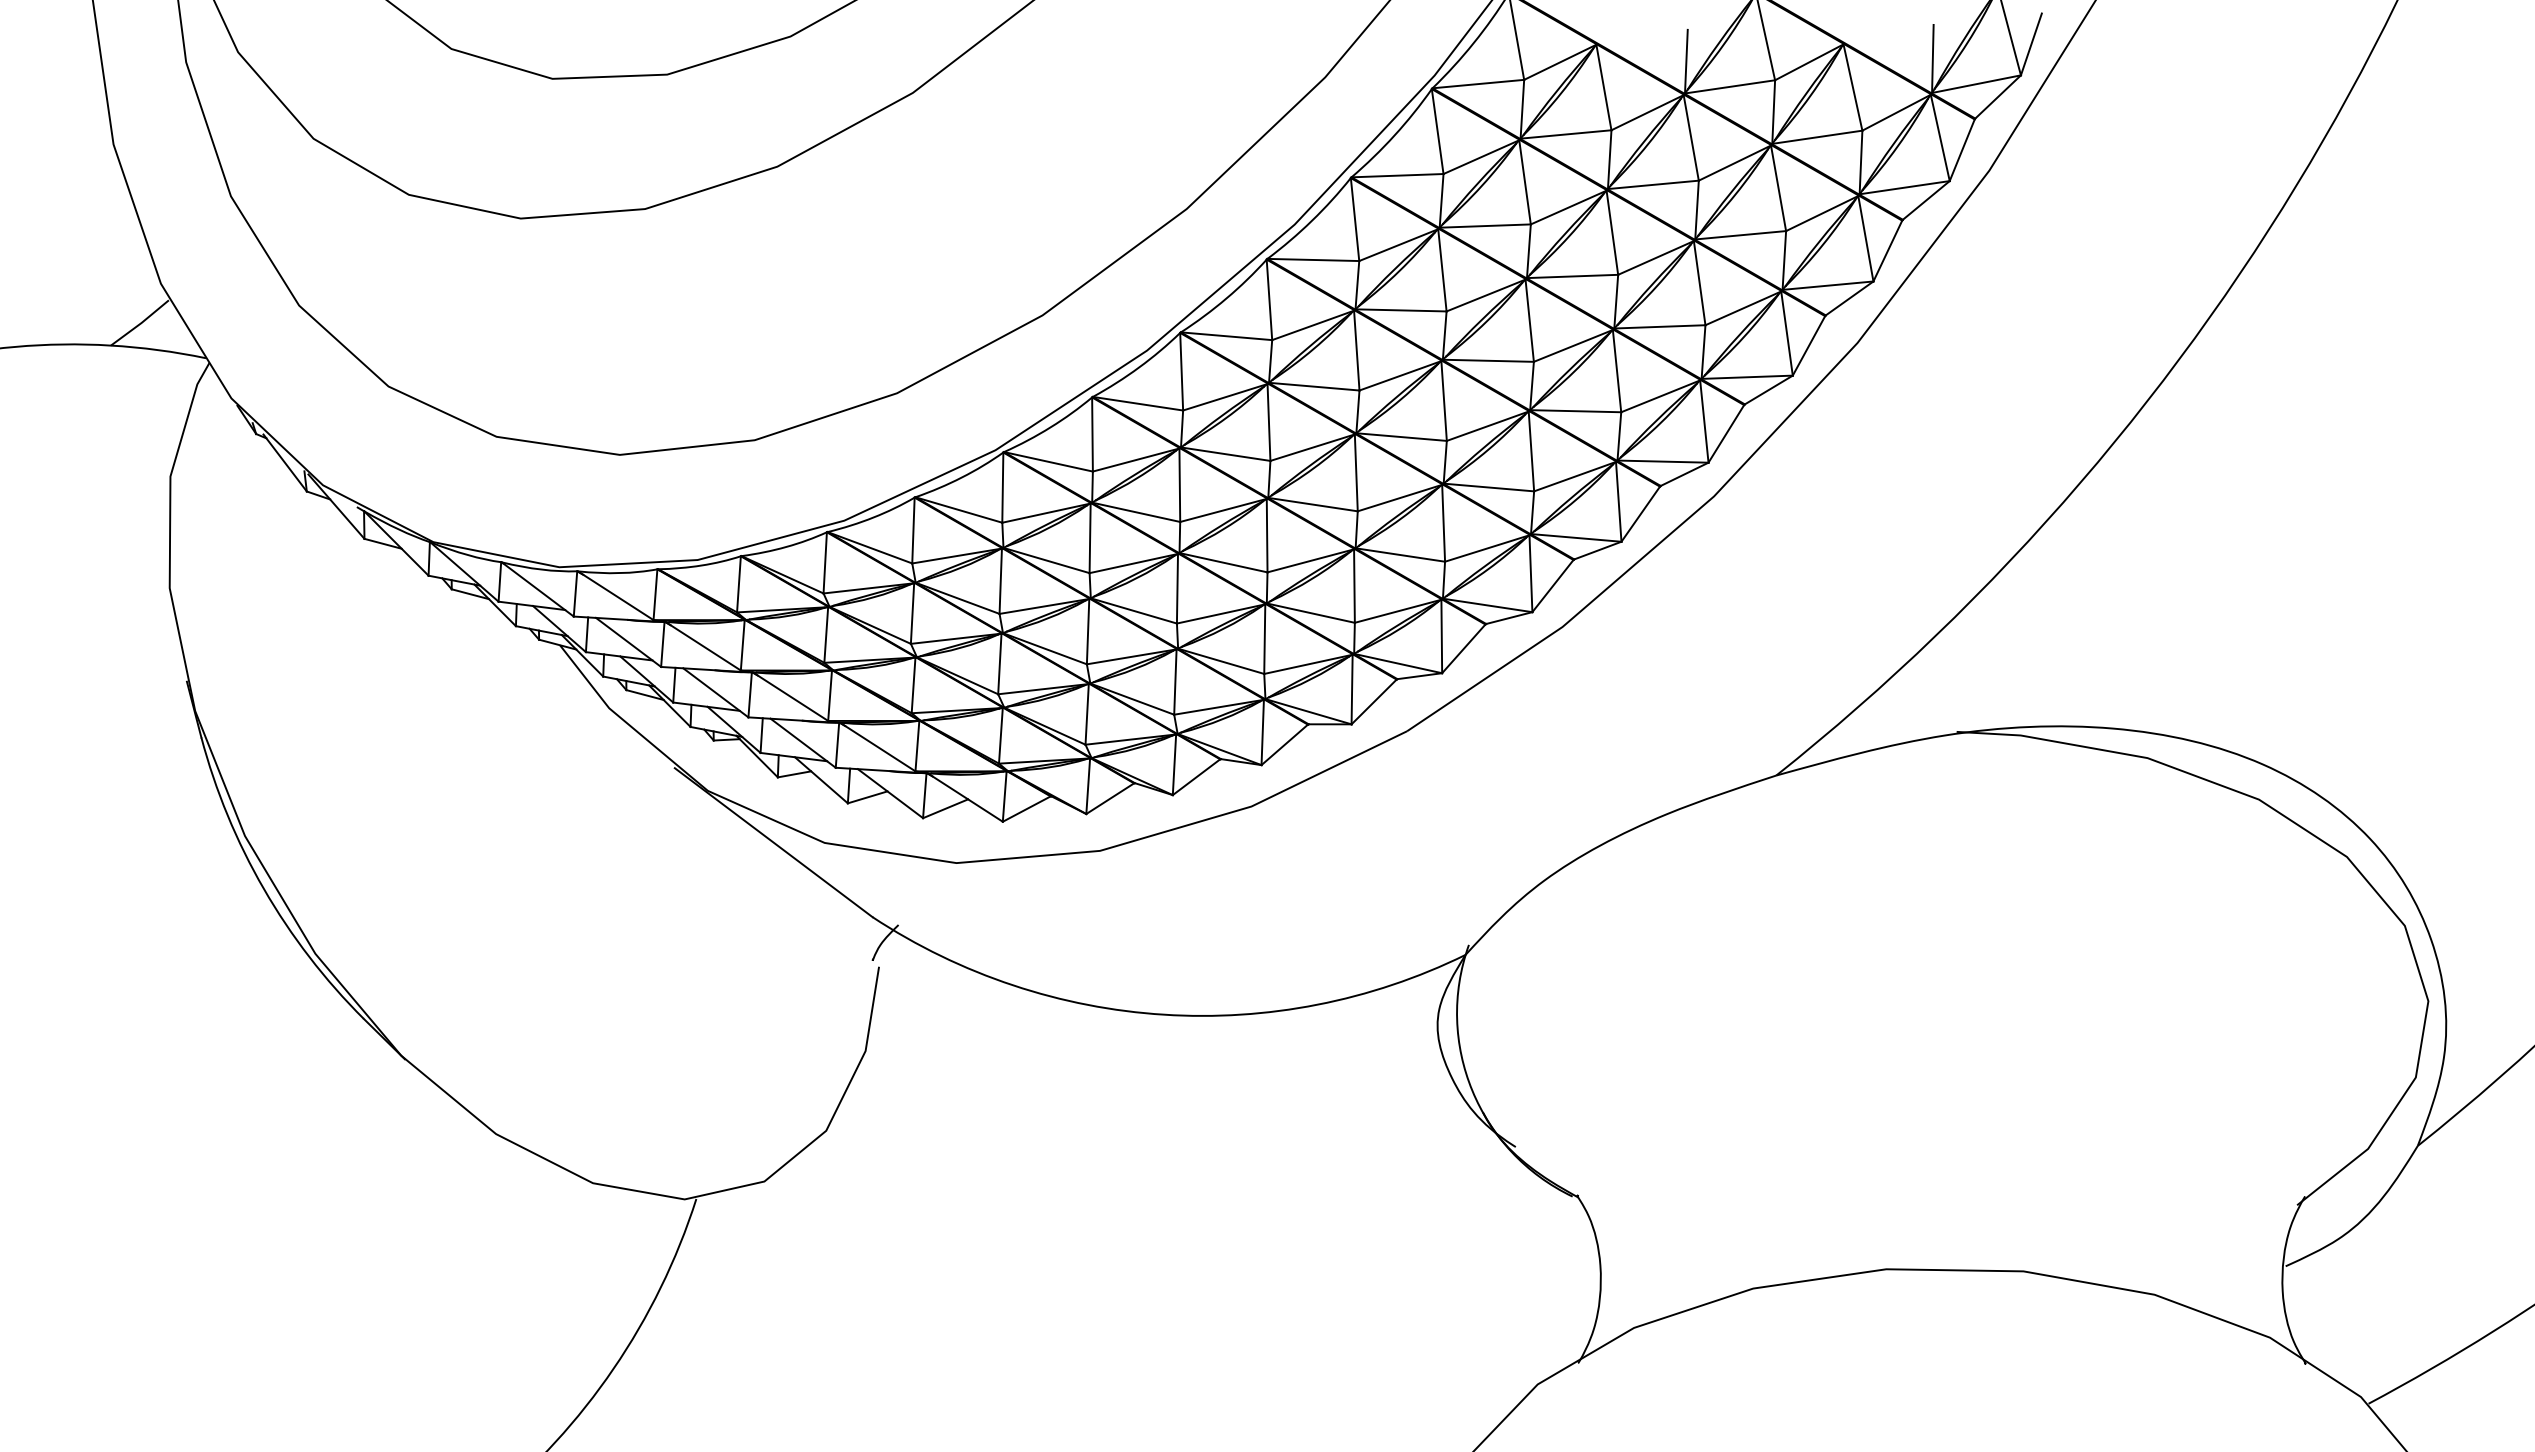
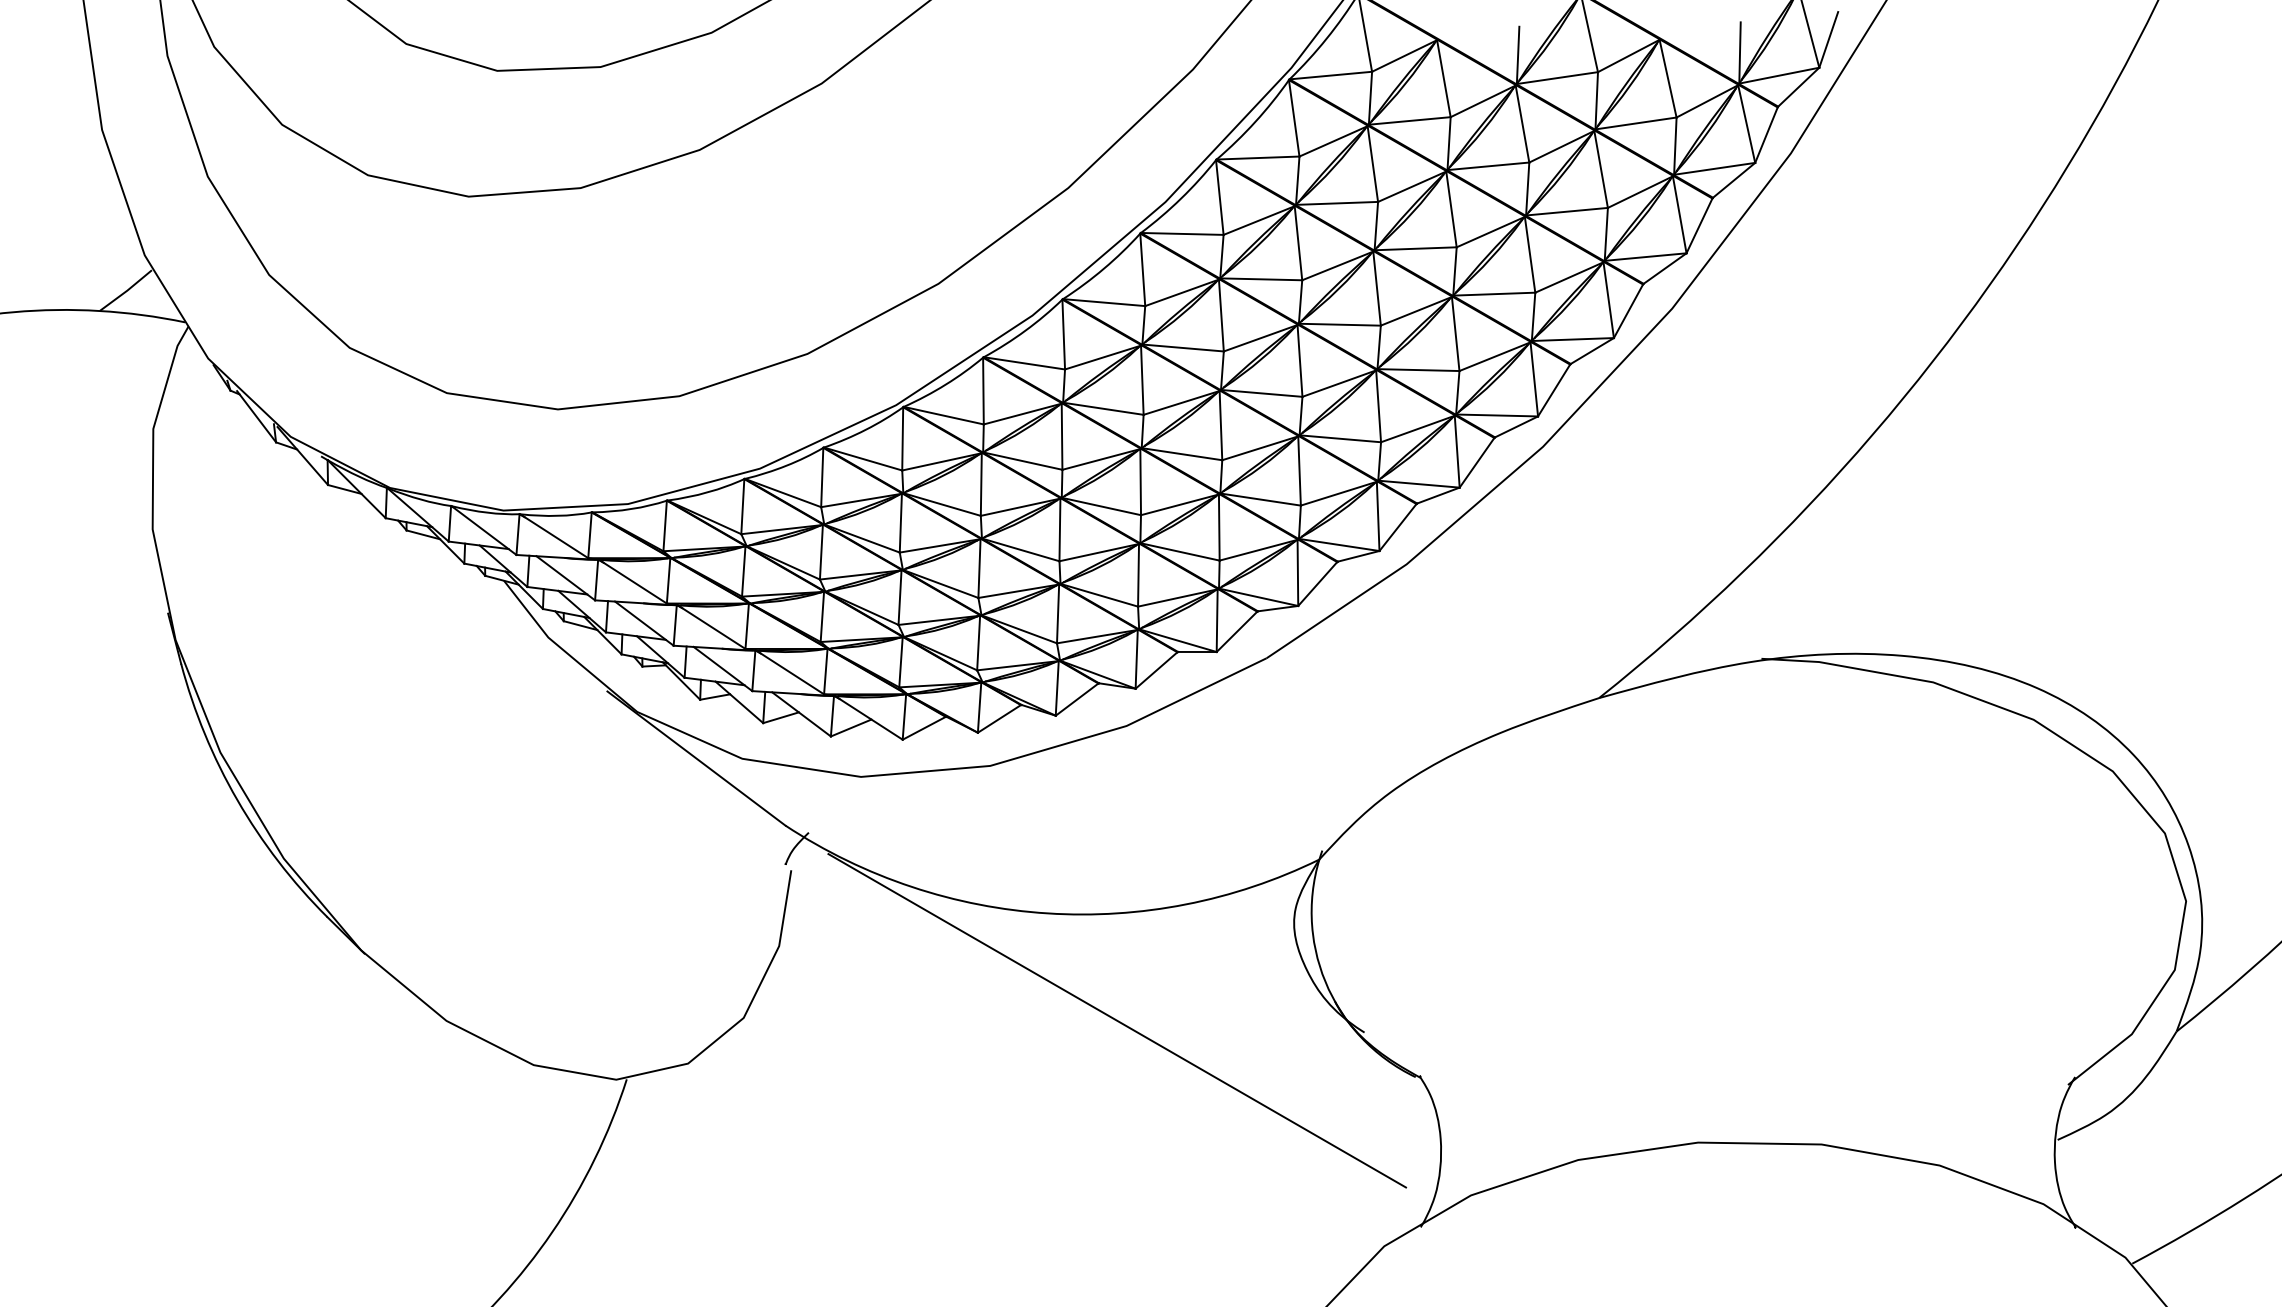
line: (1240, 1133) -> (1116, 1020), added

